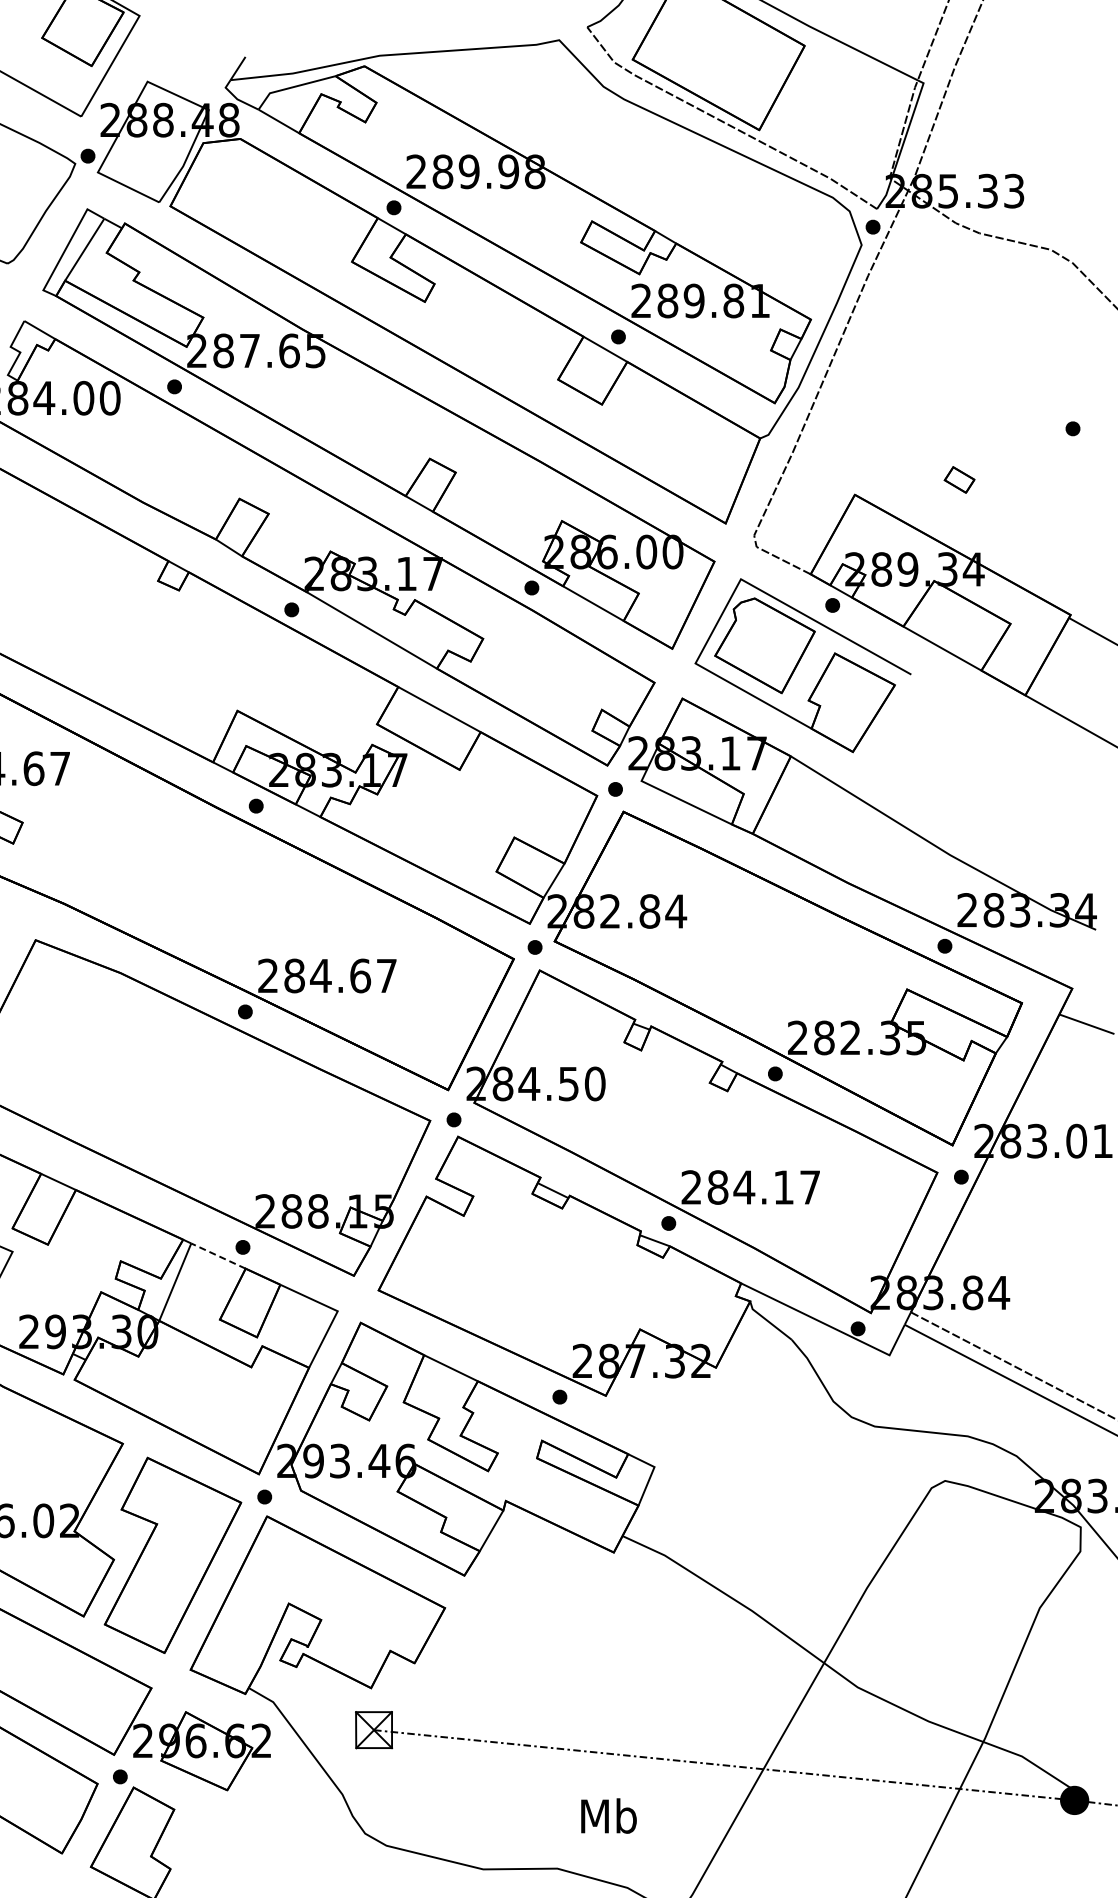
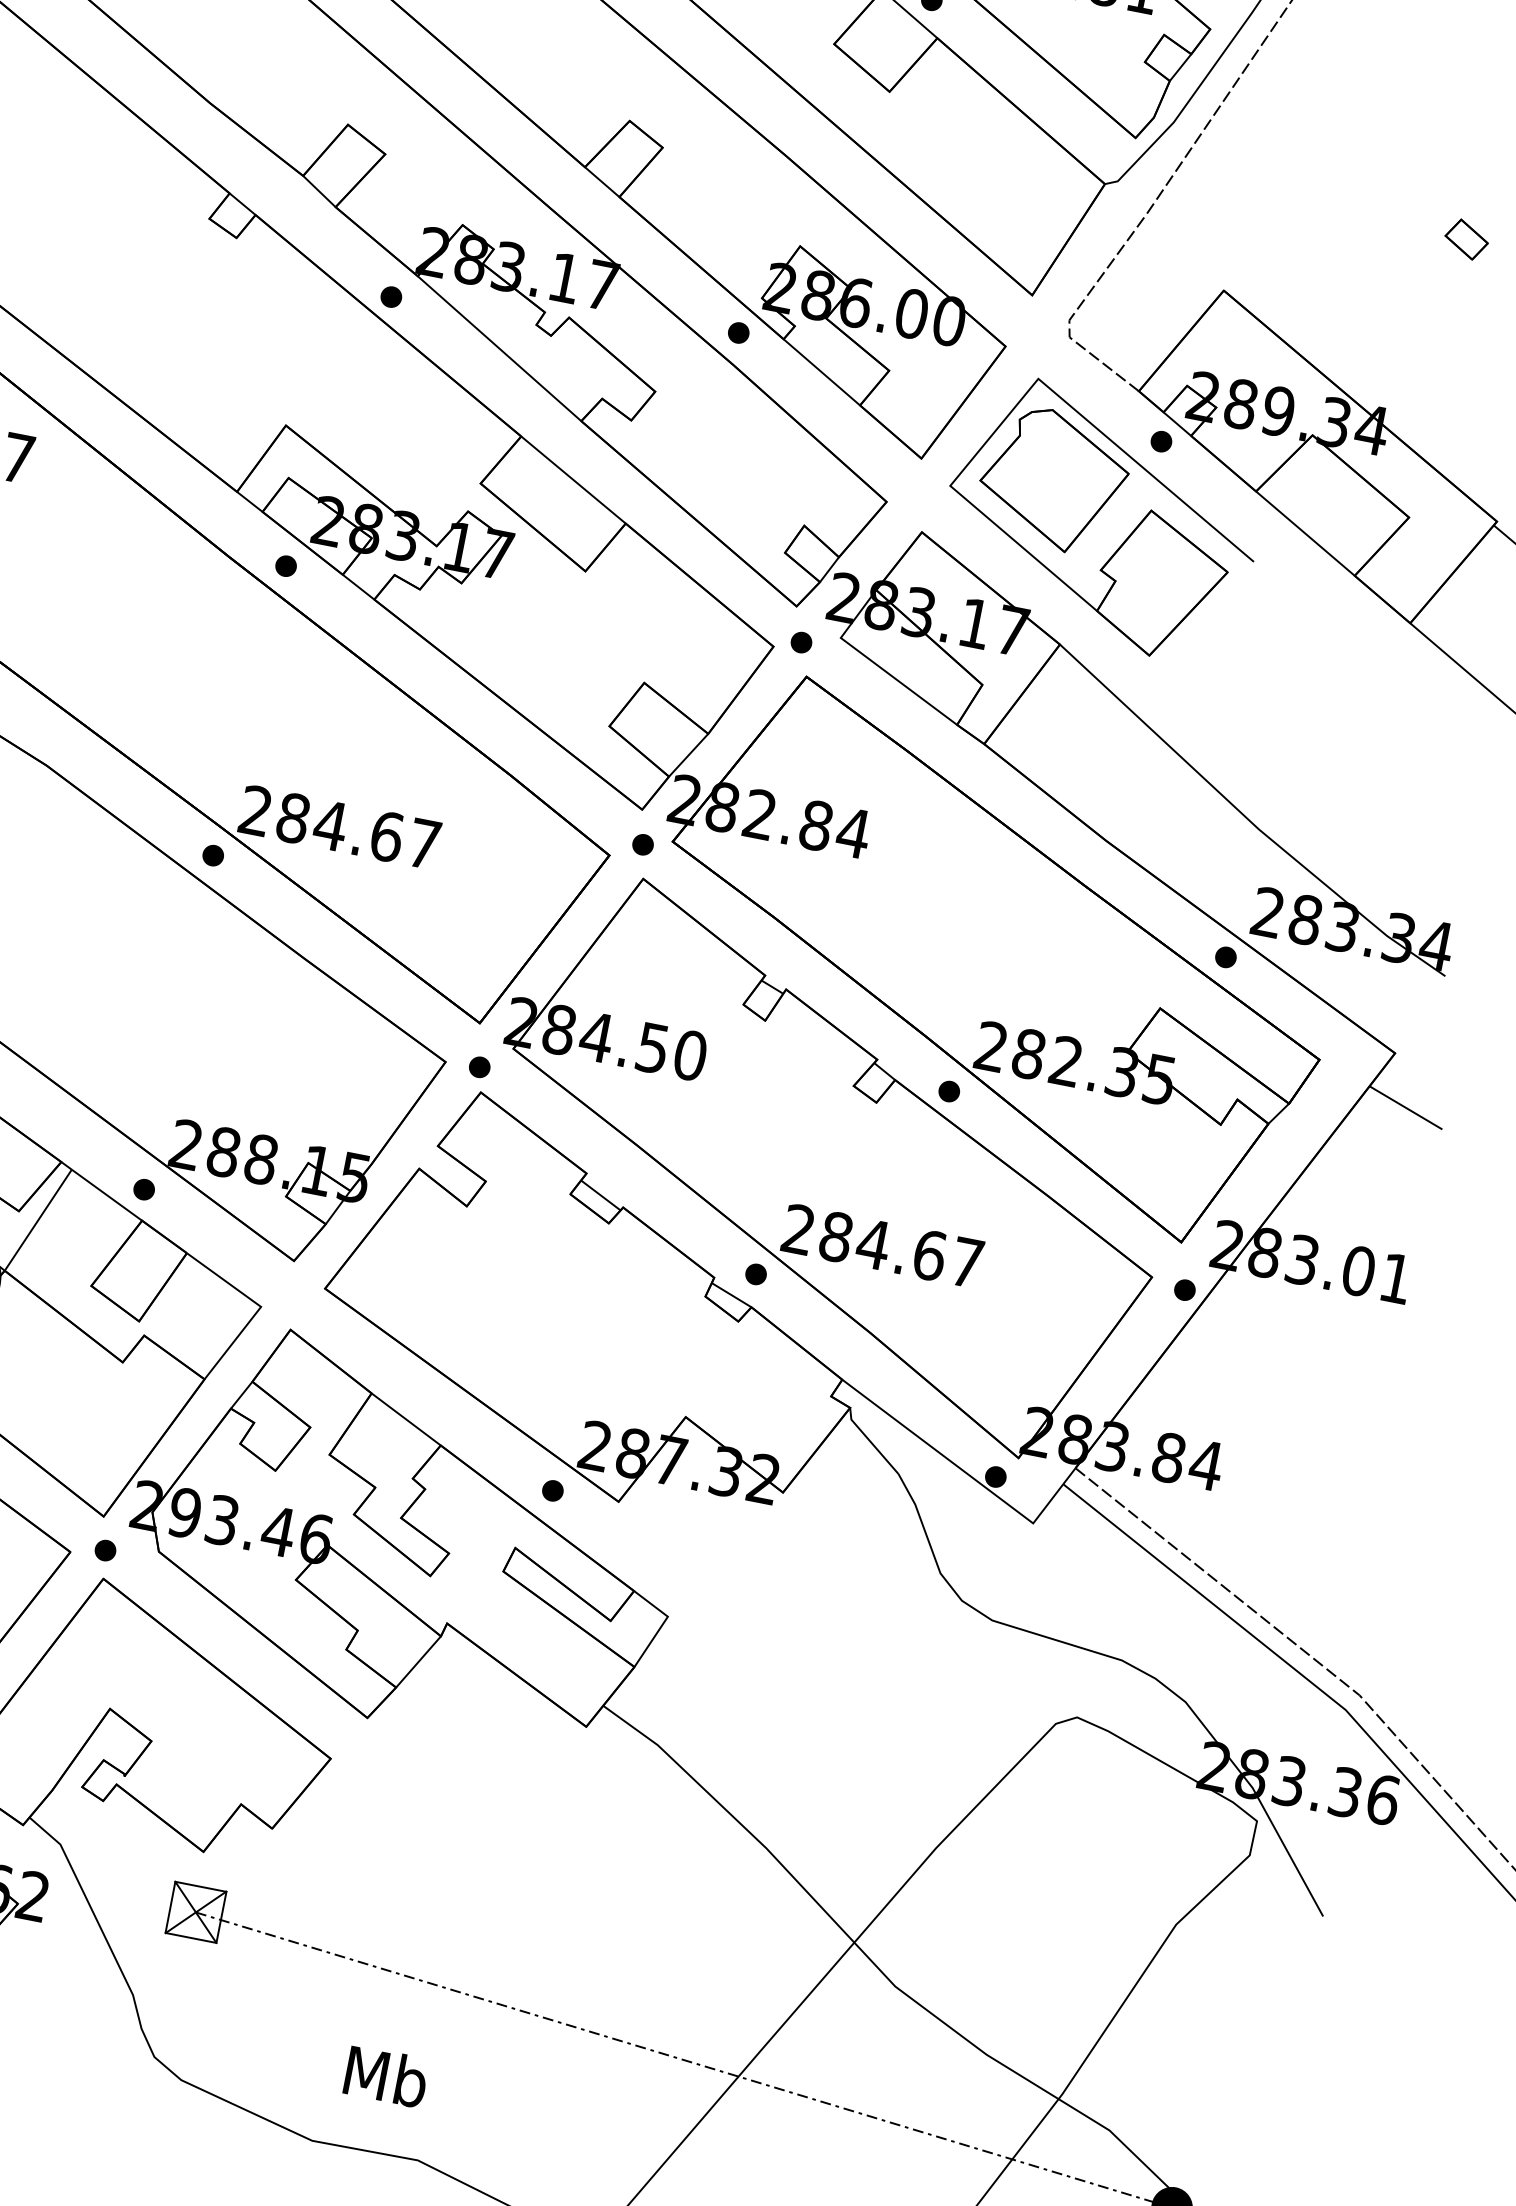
part: (959, 479) -> (1466, 238), moved
text: (783, 1187) -> (929, 1255), 284.17 -> 284.67
line: (218, 1256) -> (106, 1195), dashed -> solid
text: (608, 1815) -> (385, 2075), moved

